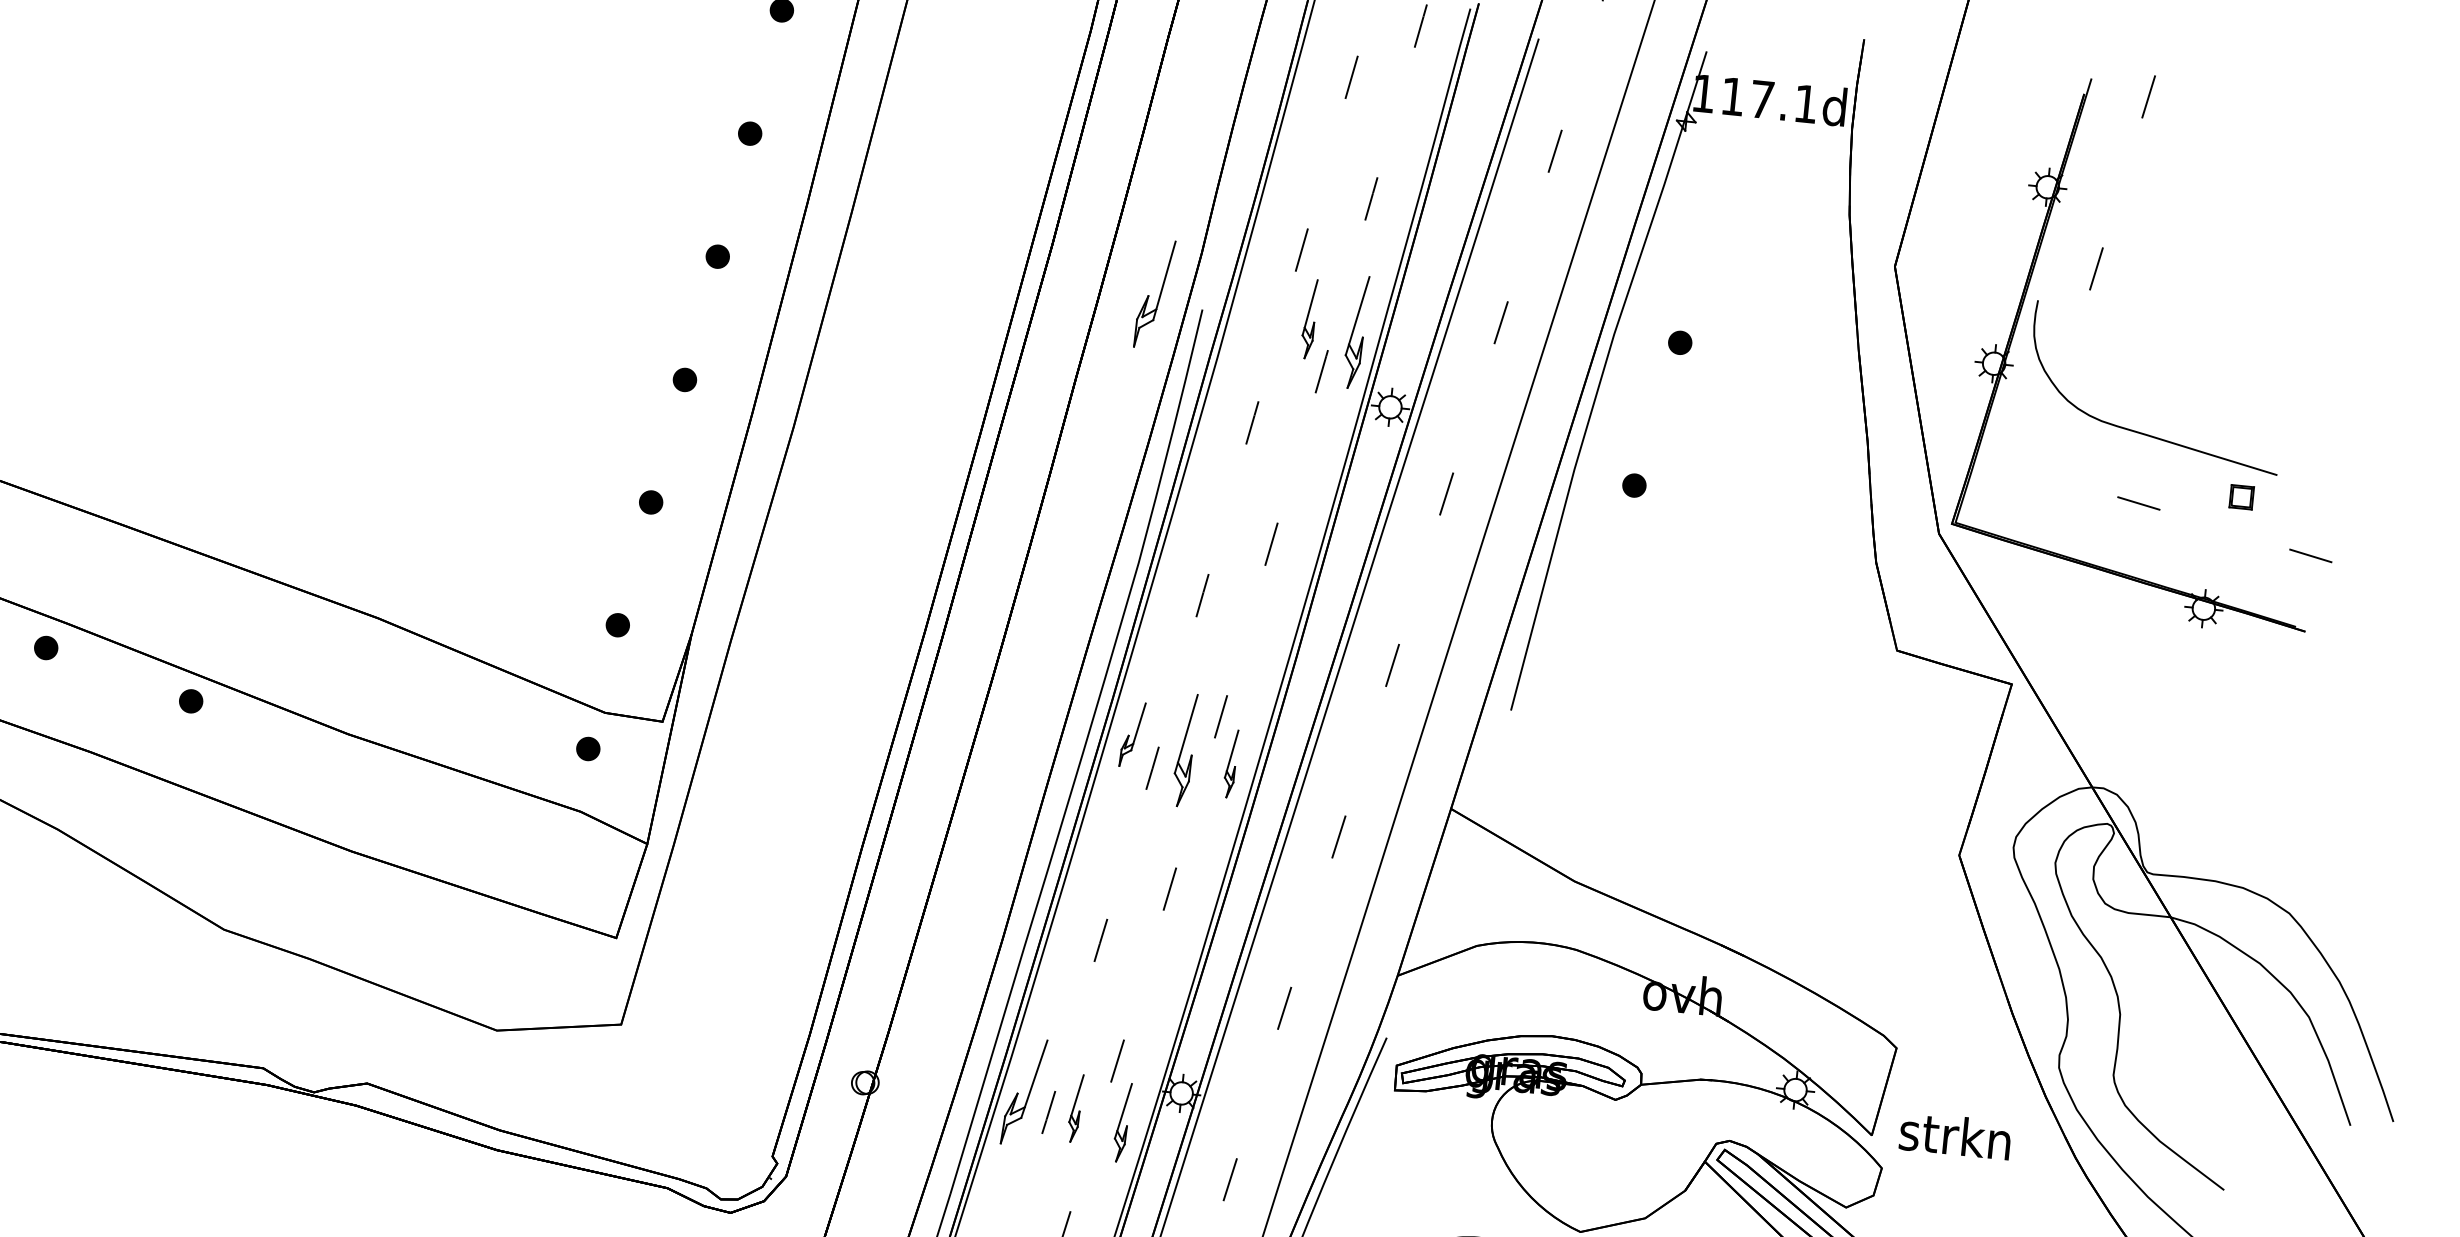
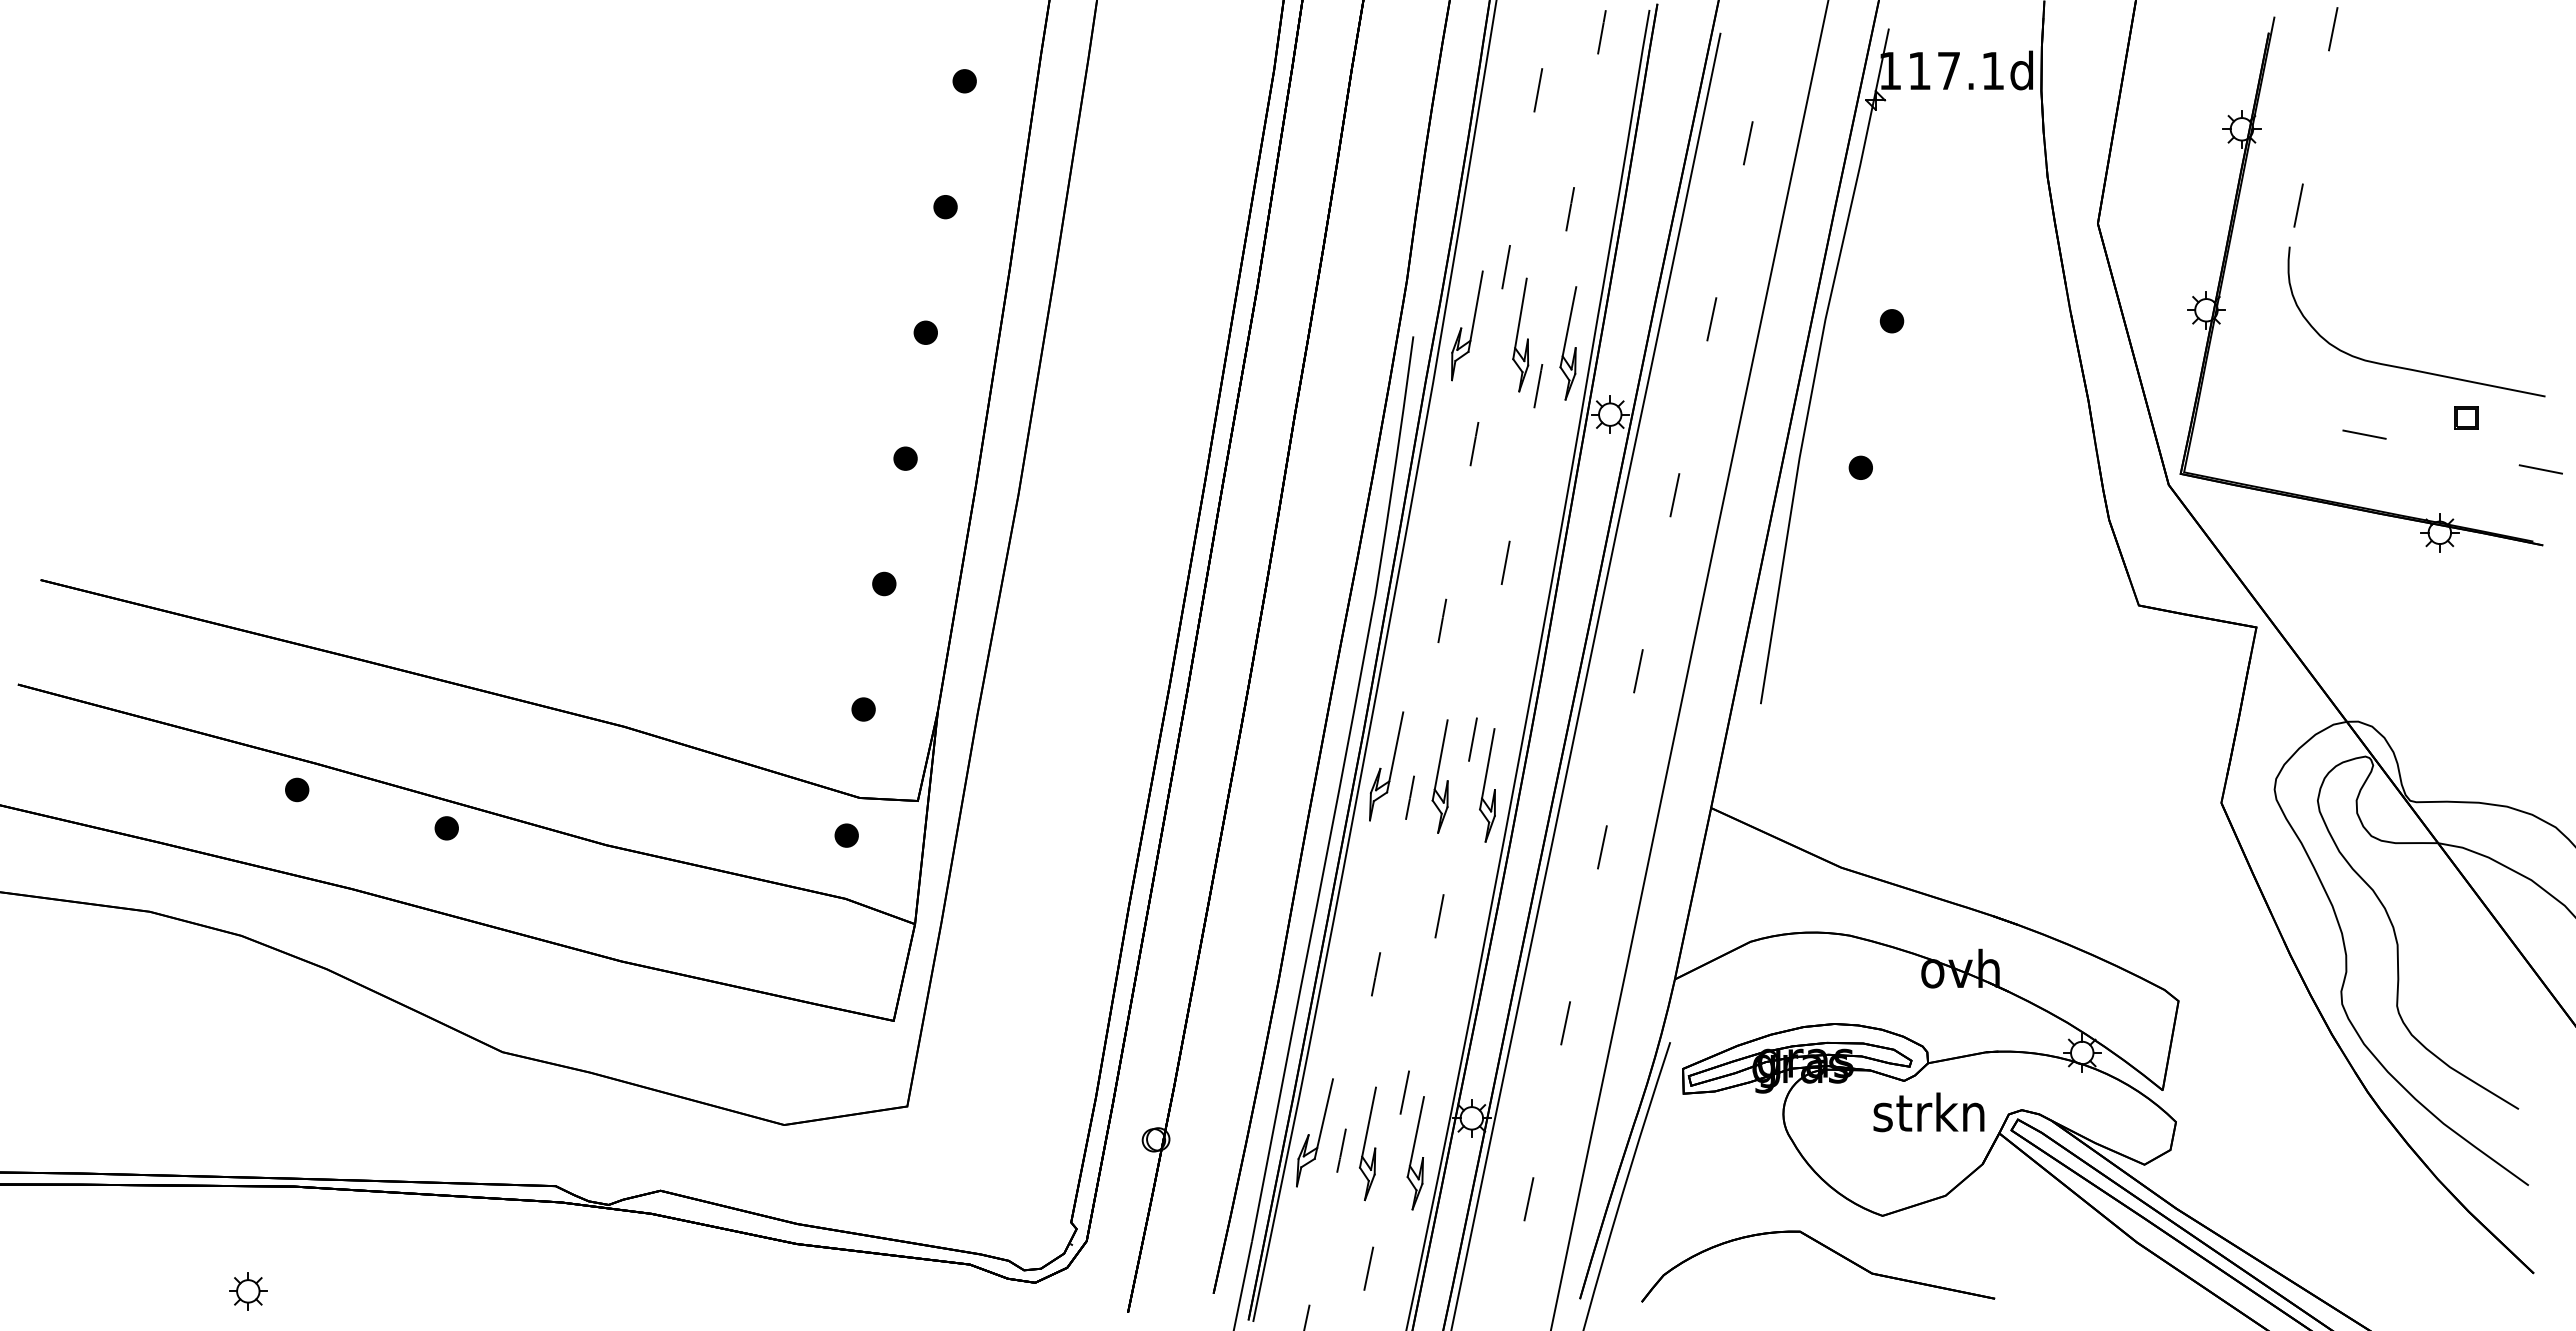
part: (1154, 293) -> (1467, 325), moved
part: (1309, 318) -> (1520, 334), size x1.43
curve: (2142, 432) -> (2406, 367), moved
part: (1132, 734) -> (1386, 766), size x1.67
part: (1230, 763) -> (1487, 785), size x1.67
part: (1075, 1107) -> (1367, 1143), size x1.67
part: (1122, 1122) -> (1415, 1153), size x1.43
text: (1954, 1135) -> (1928, 1112), moved

